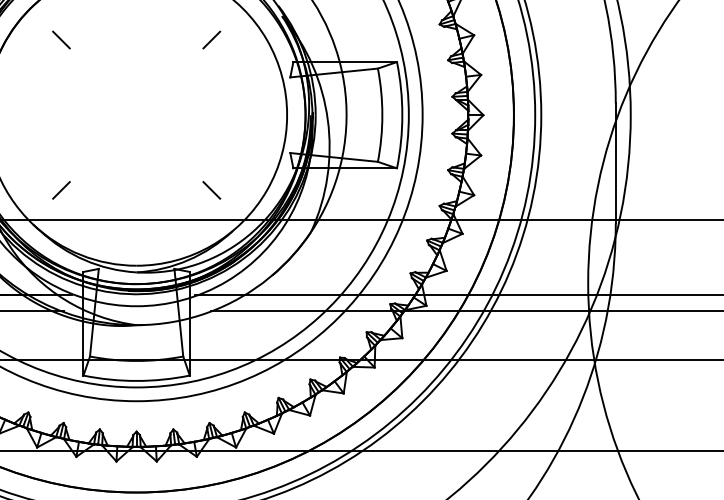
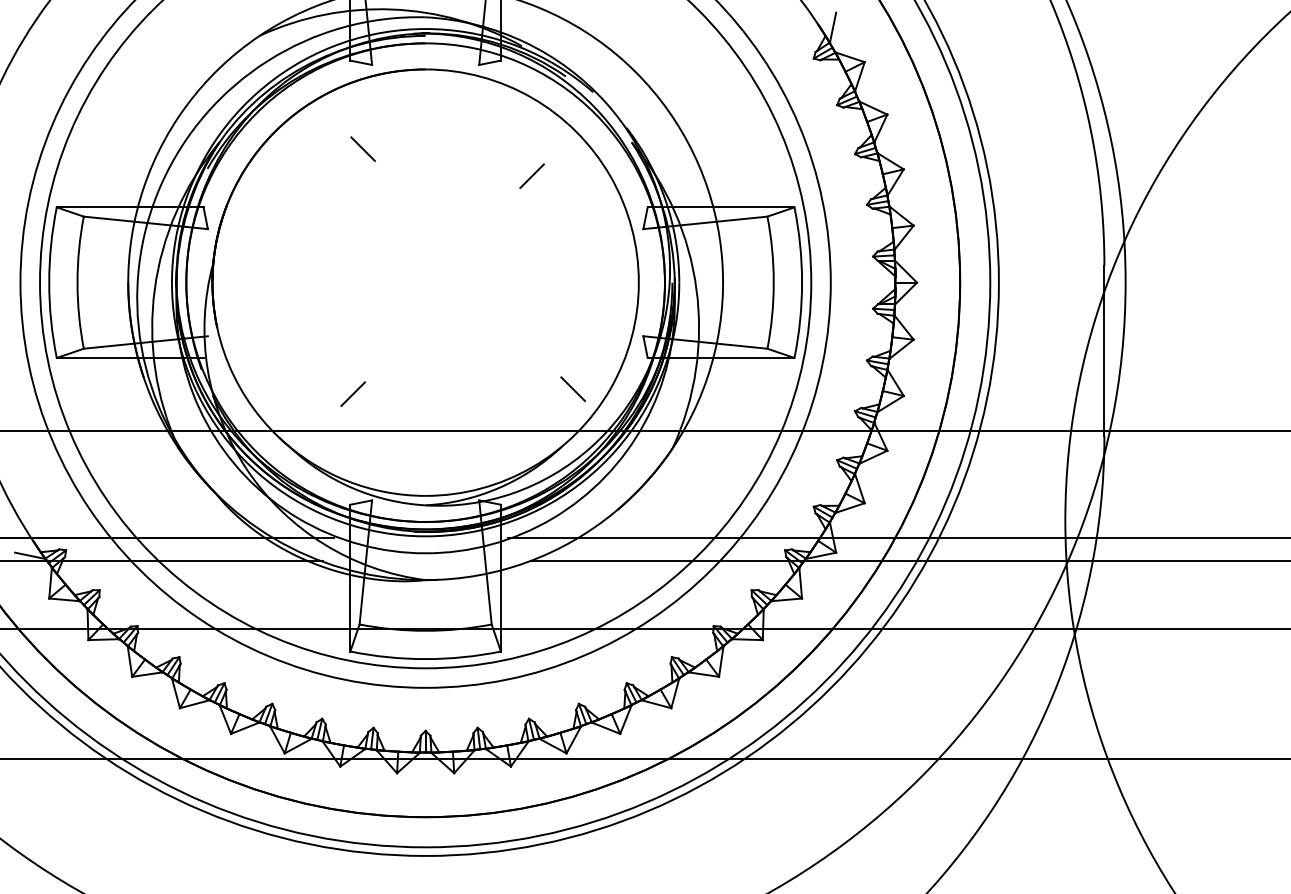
line: (60, 39) -> (362, 148), moved
line: (60, 189) -> (352, 393), moved
line: (211, 189) -> (572, 388), moved

